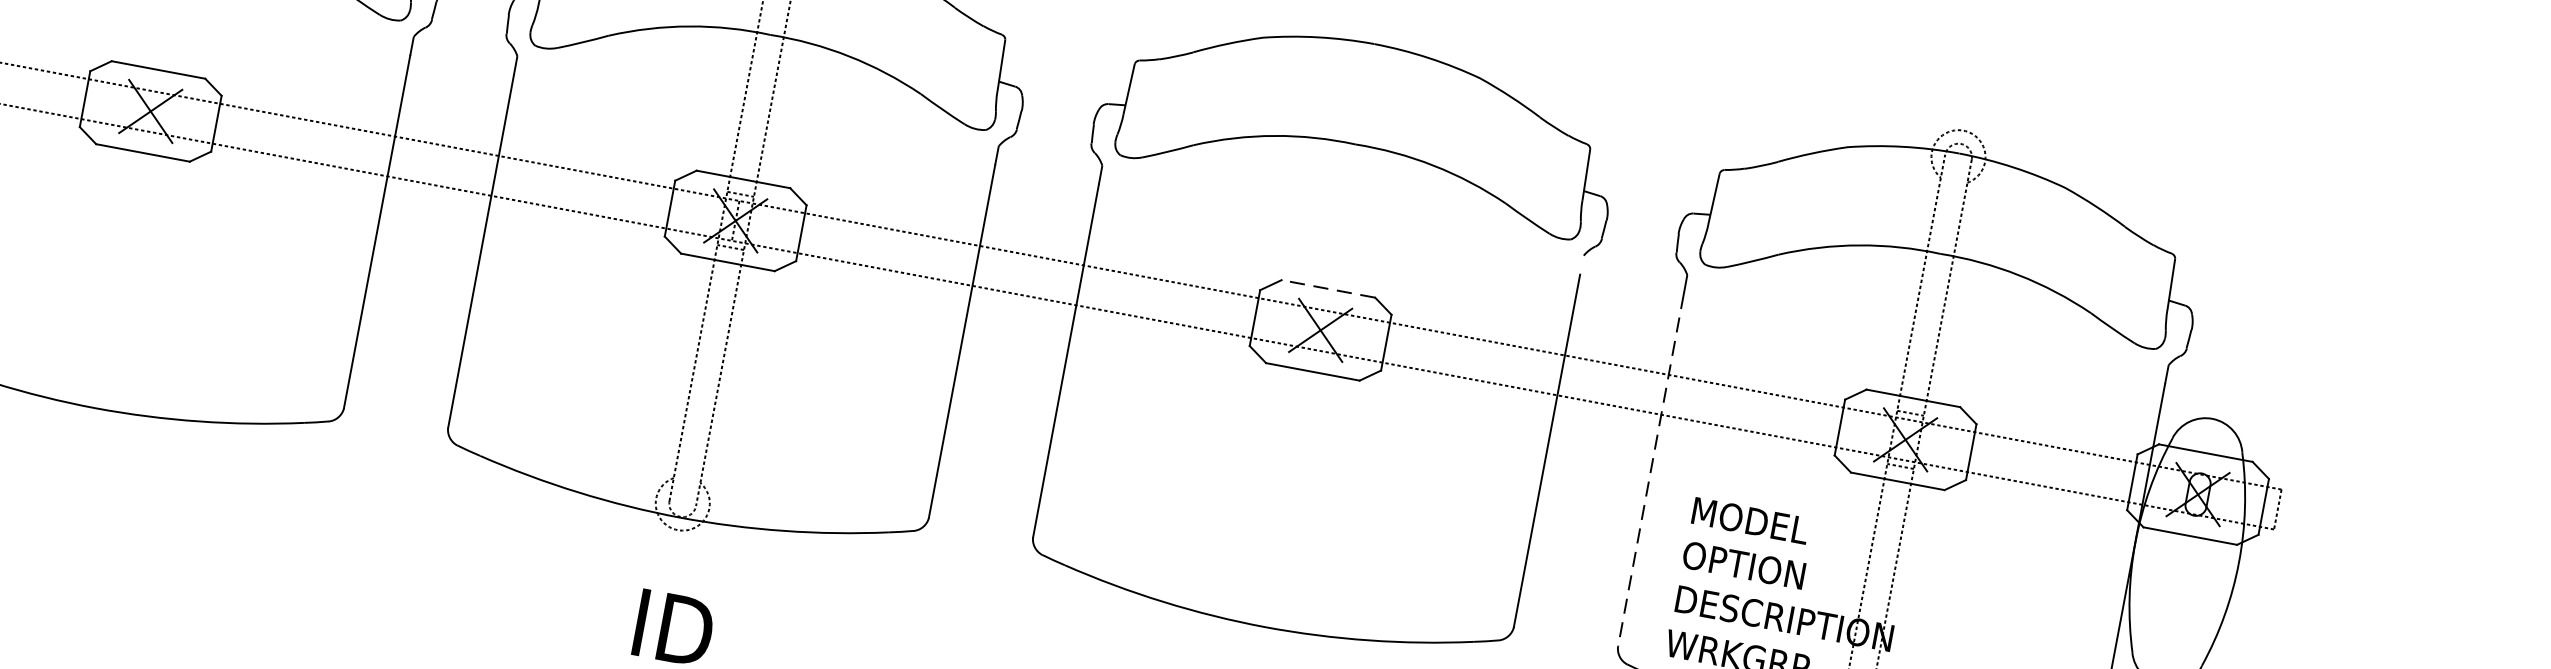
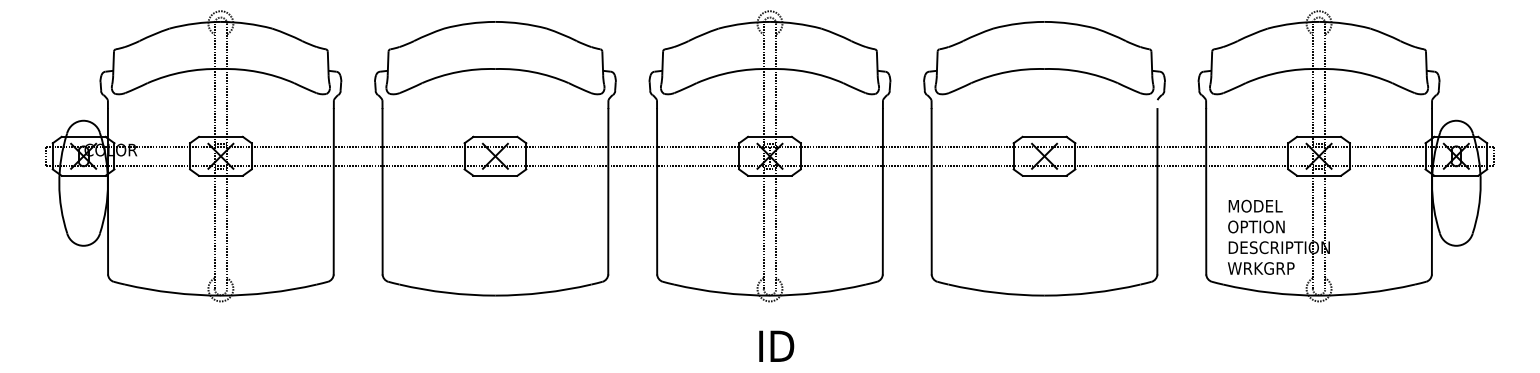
line: (1328, 288) -> (1044, 136), dashed -> solid
line: (1651, 469) -> (1206, 191), dashed -> solid

